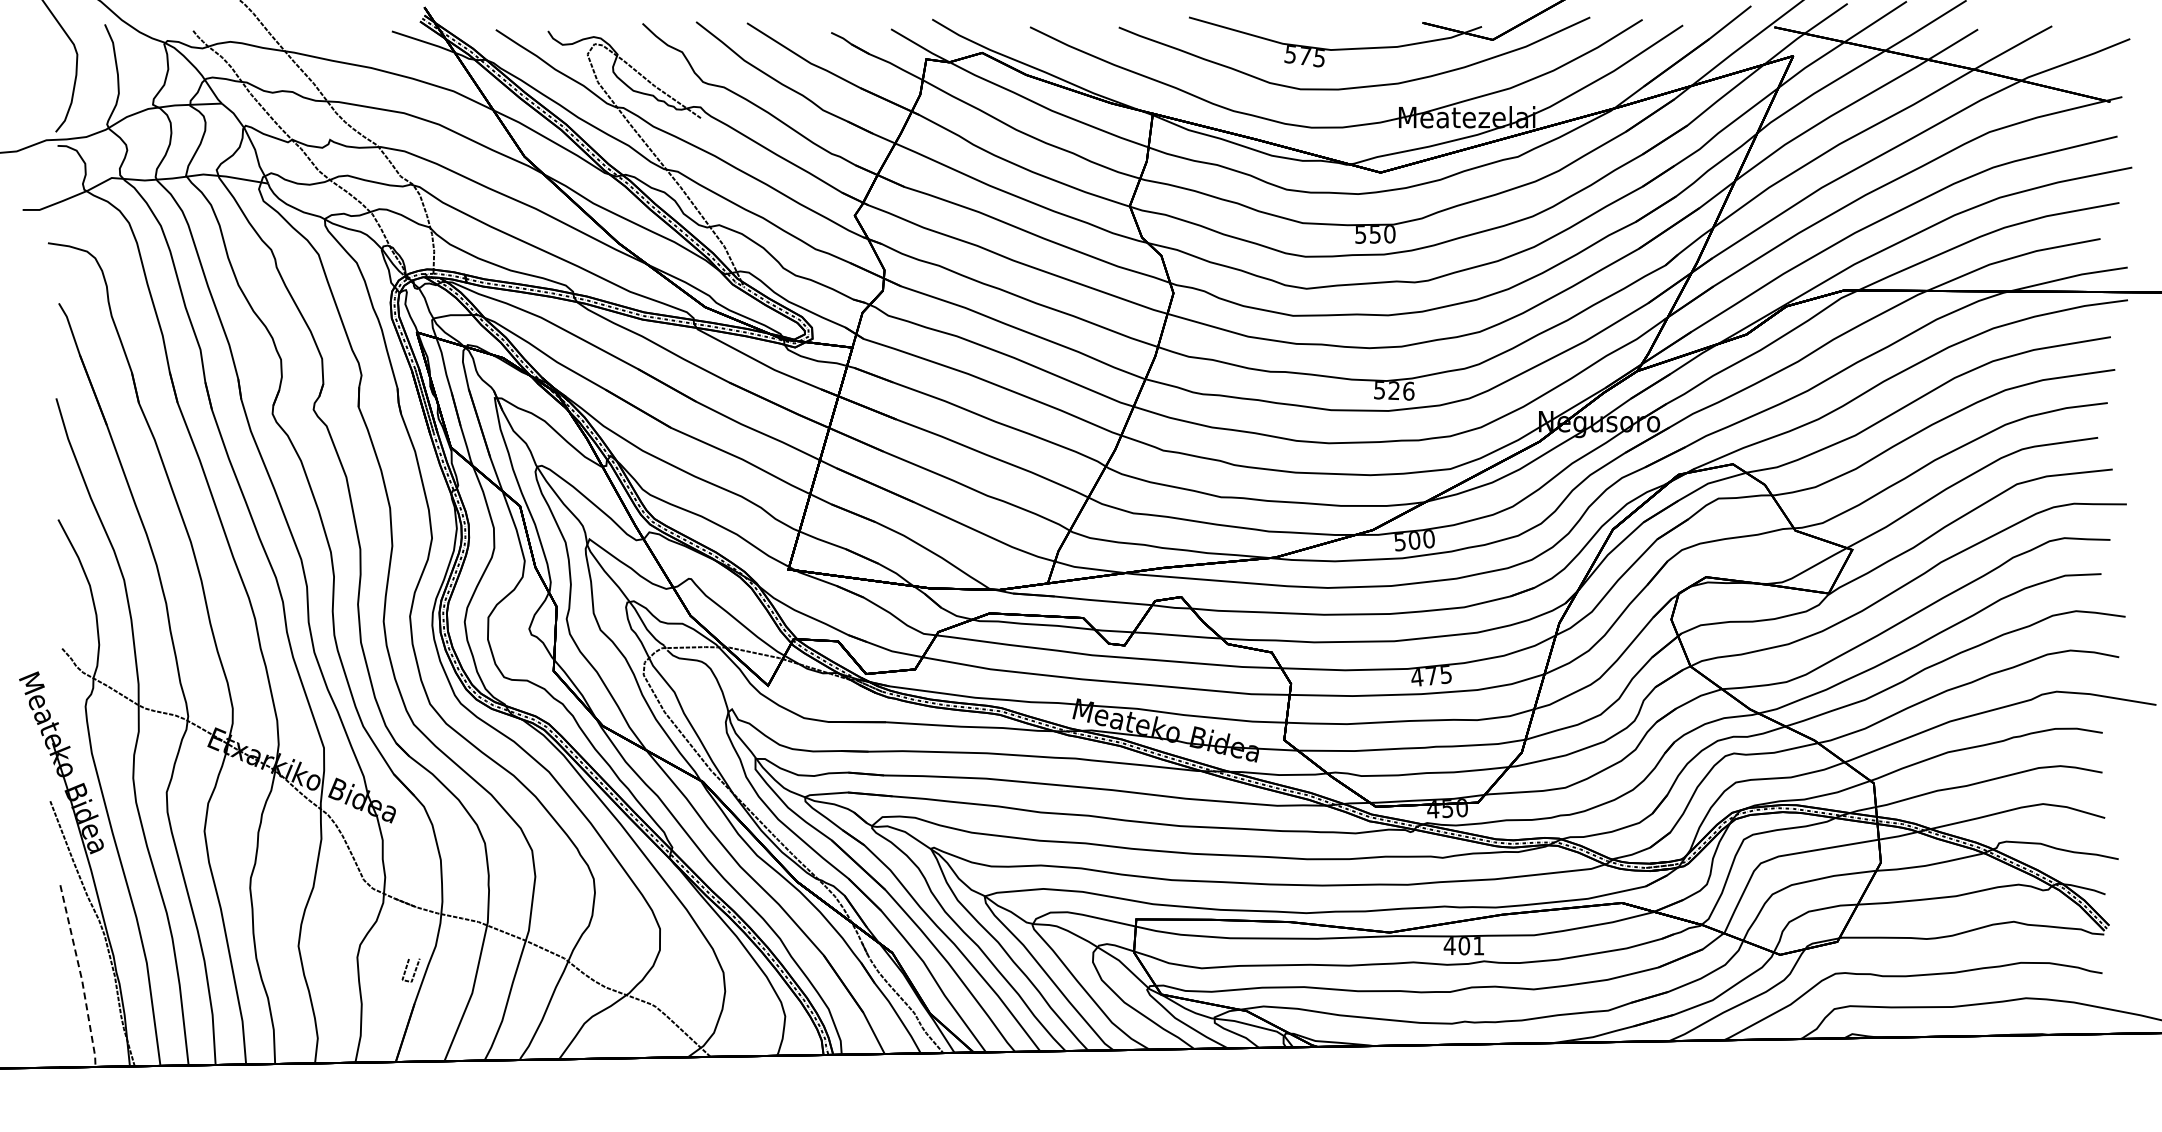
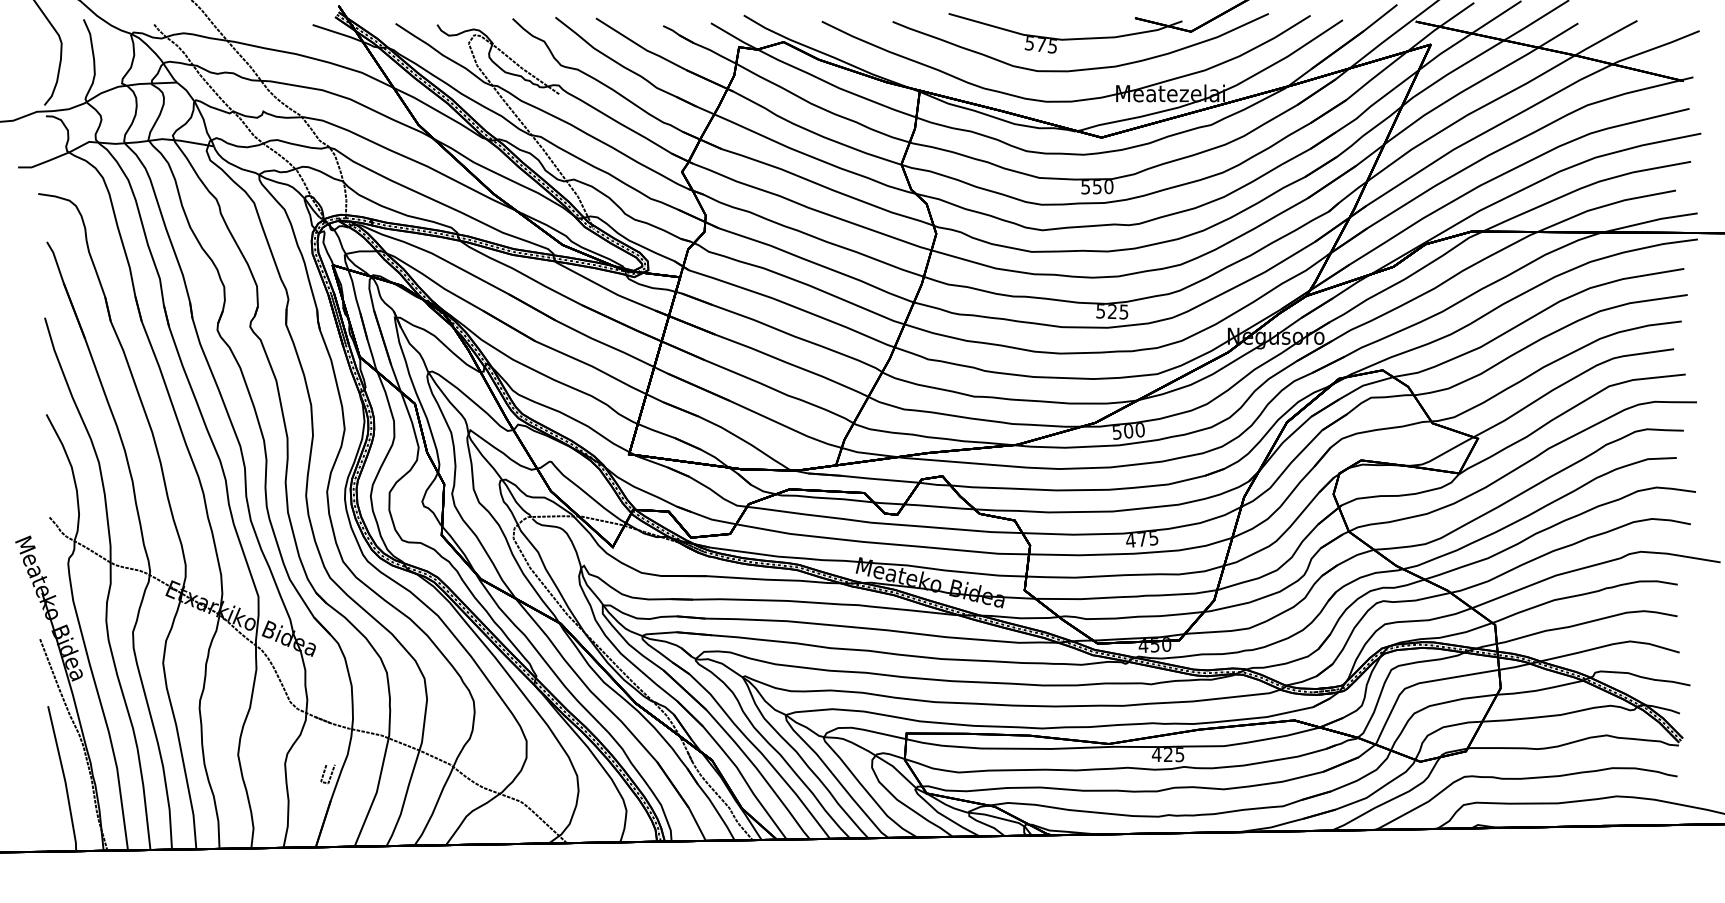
text: (1408, 390) -> (1123, 311), 526 -> 525
text: (1471, 946) -> (1174, 755), 401 -> 425
line: (81, 976) -> (64, 779), dashed -> solid

